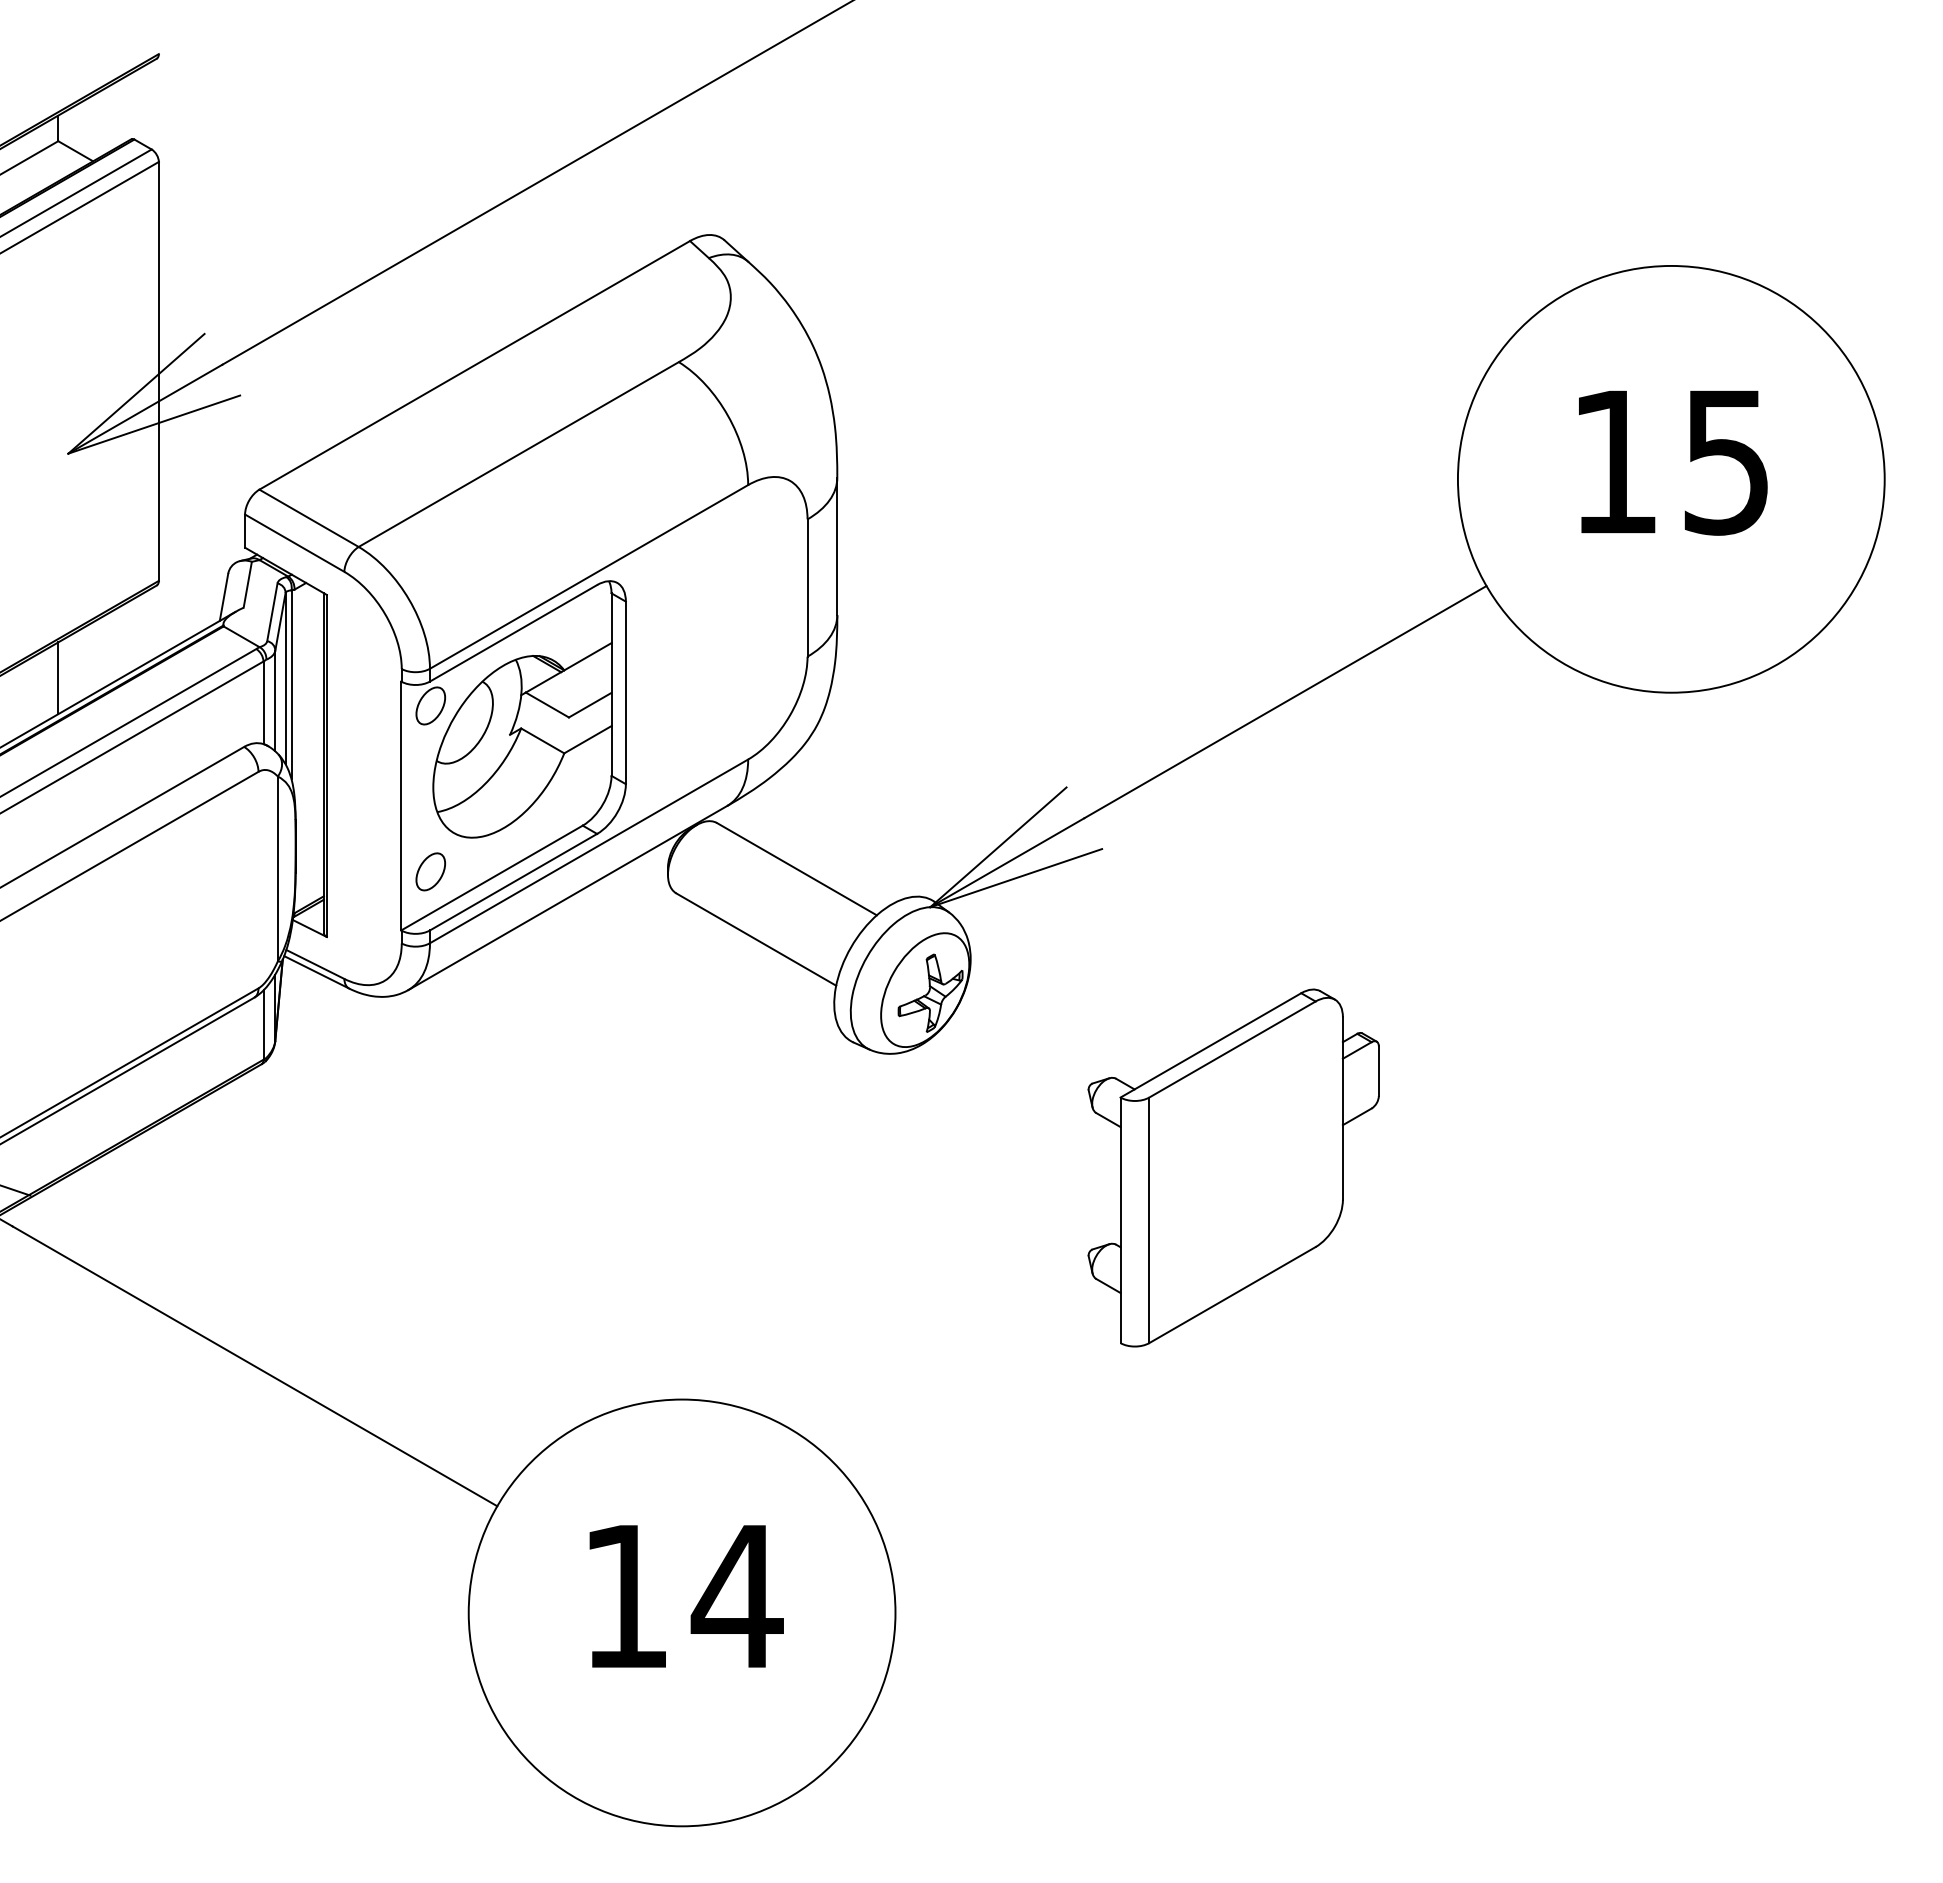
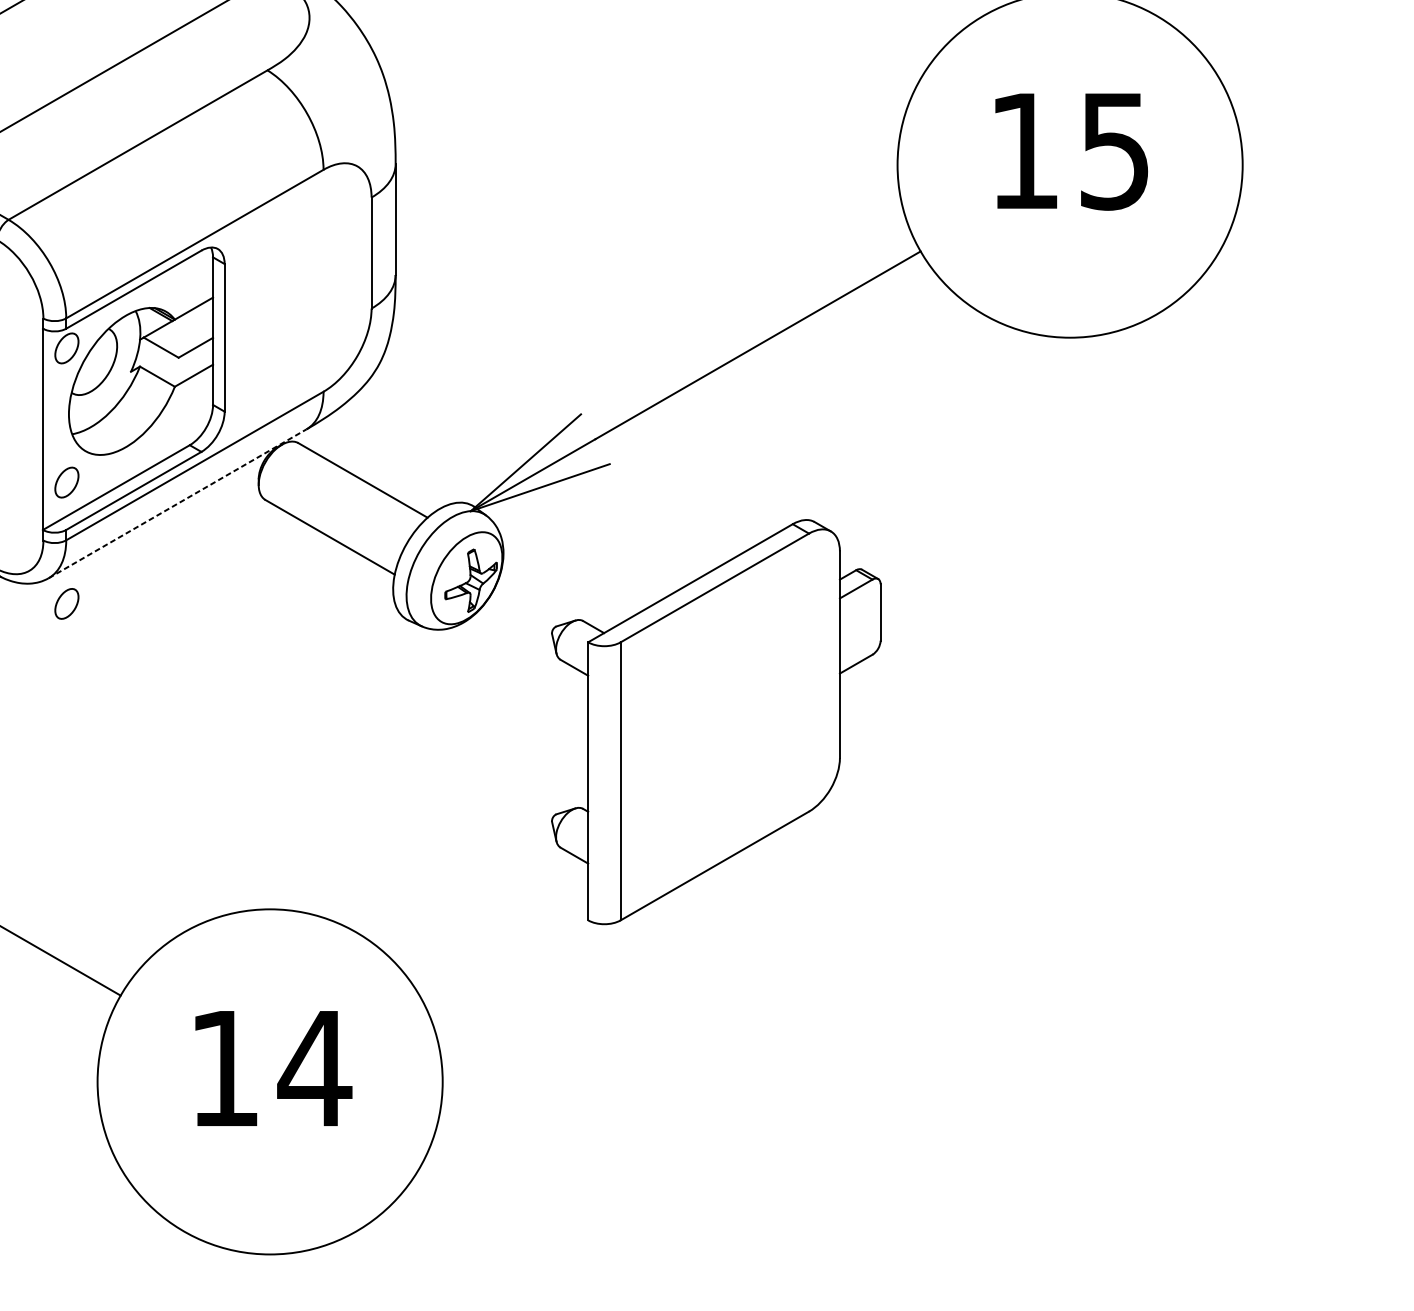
line: (568, 897) -> (178, 503), solid -> dashed
part: (430, 1021) -> (66, 603), added
part: (1233, 1167) -> (716, 721), size x1.4

